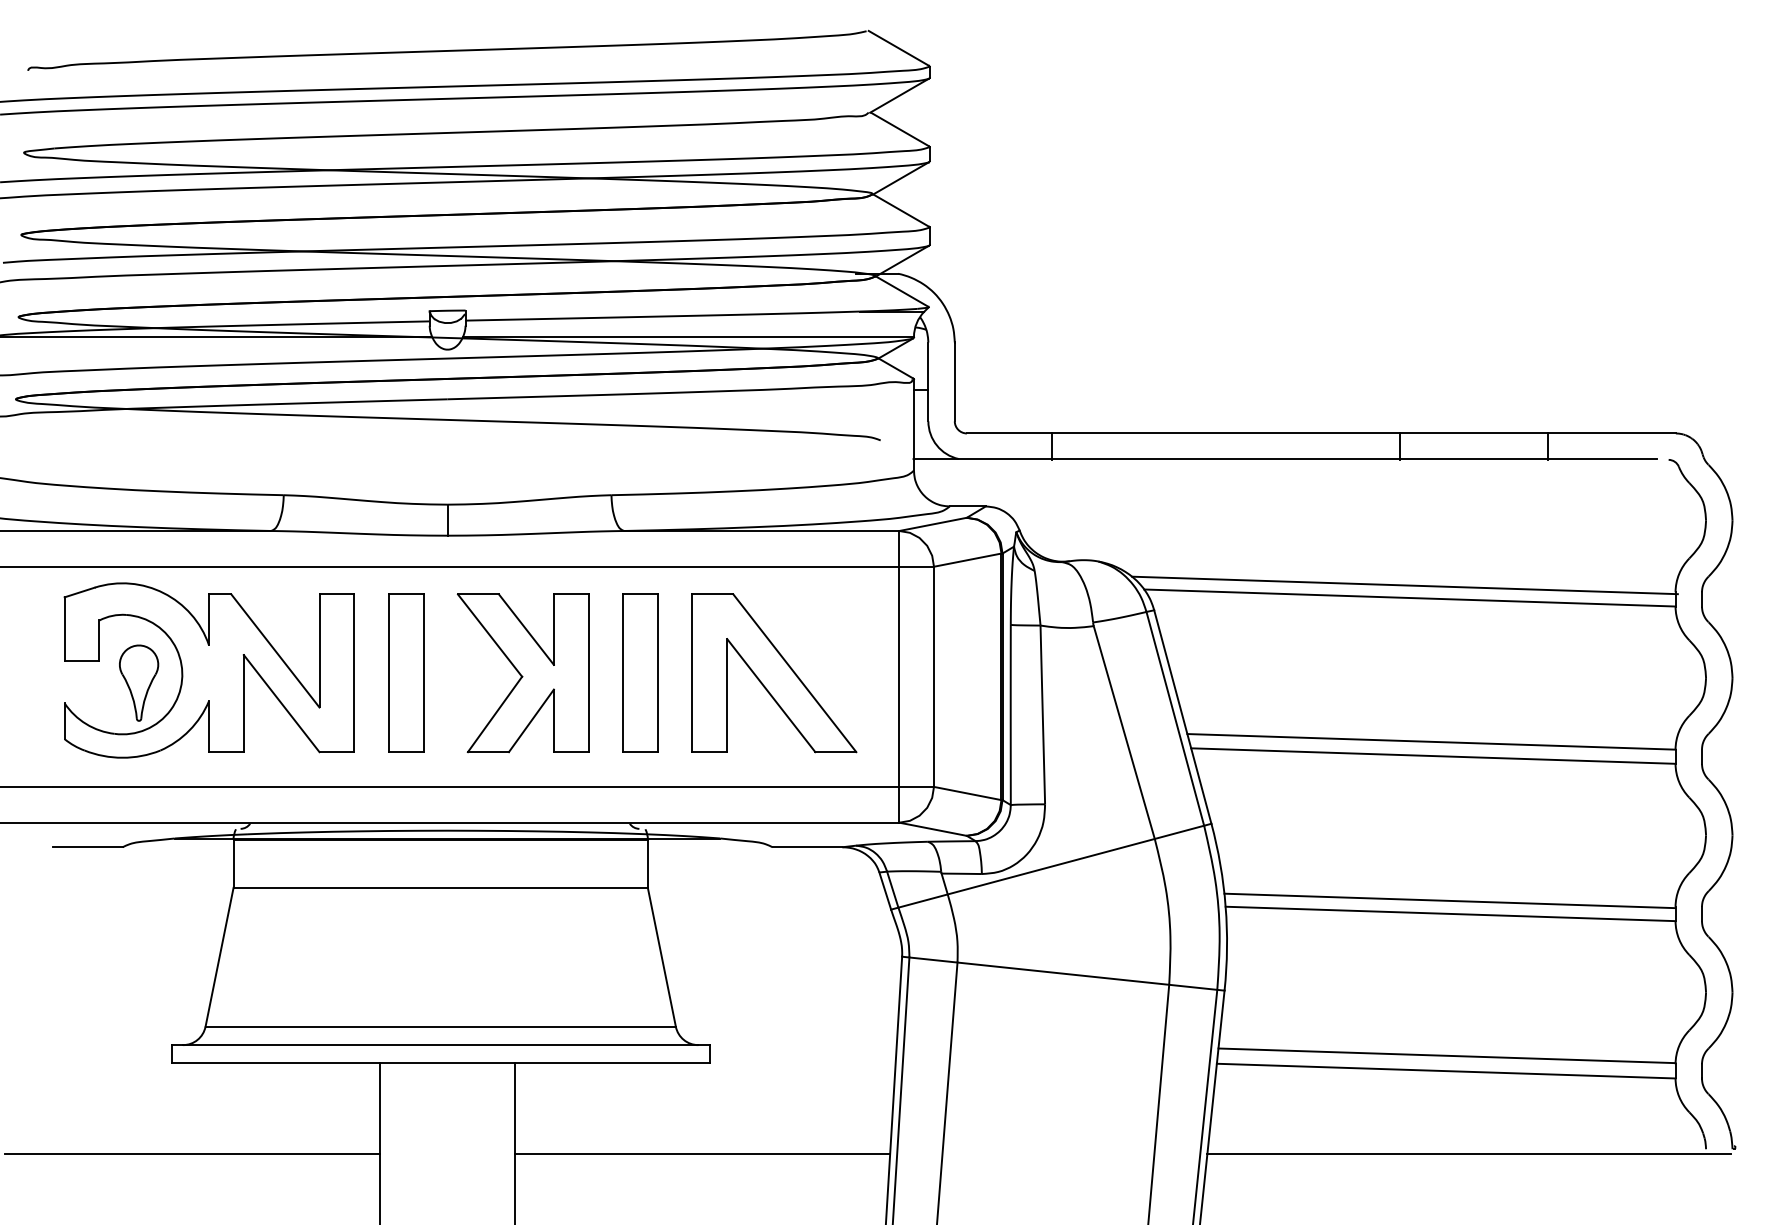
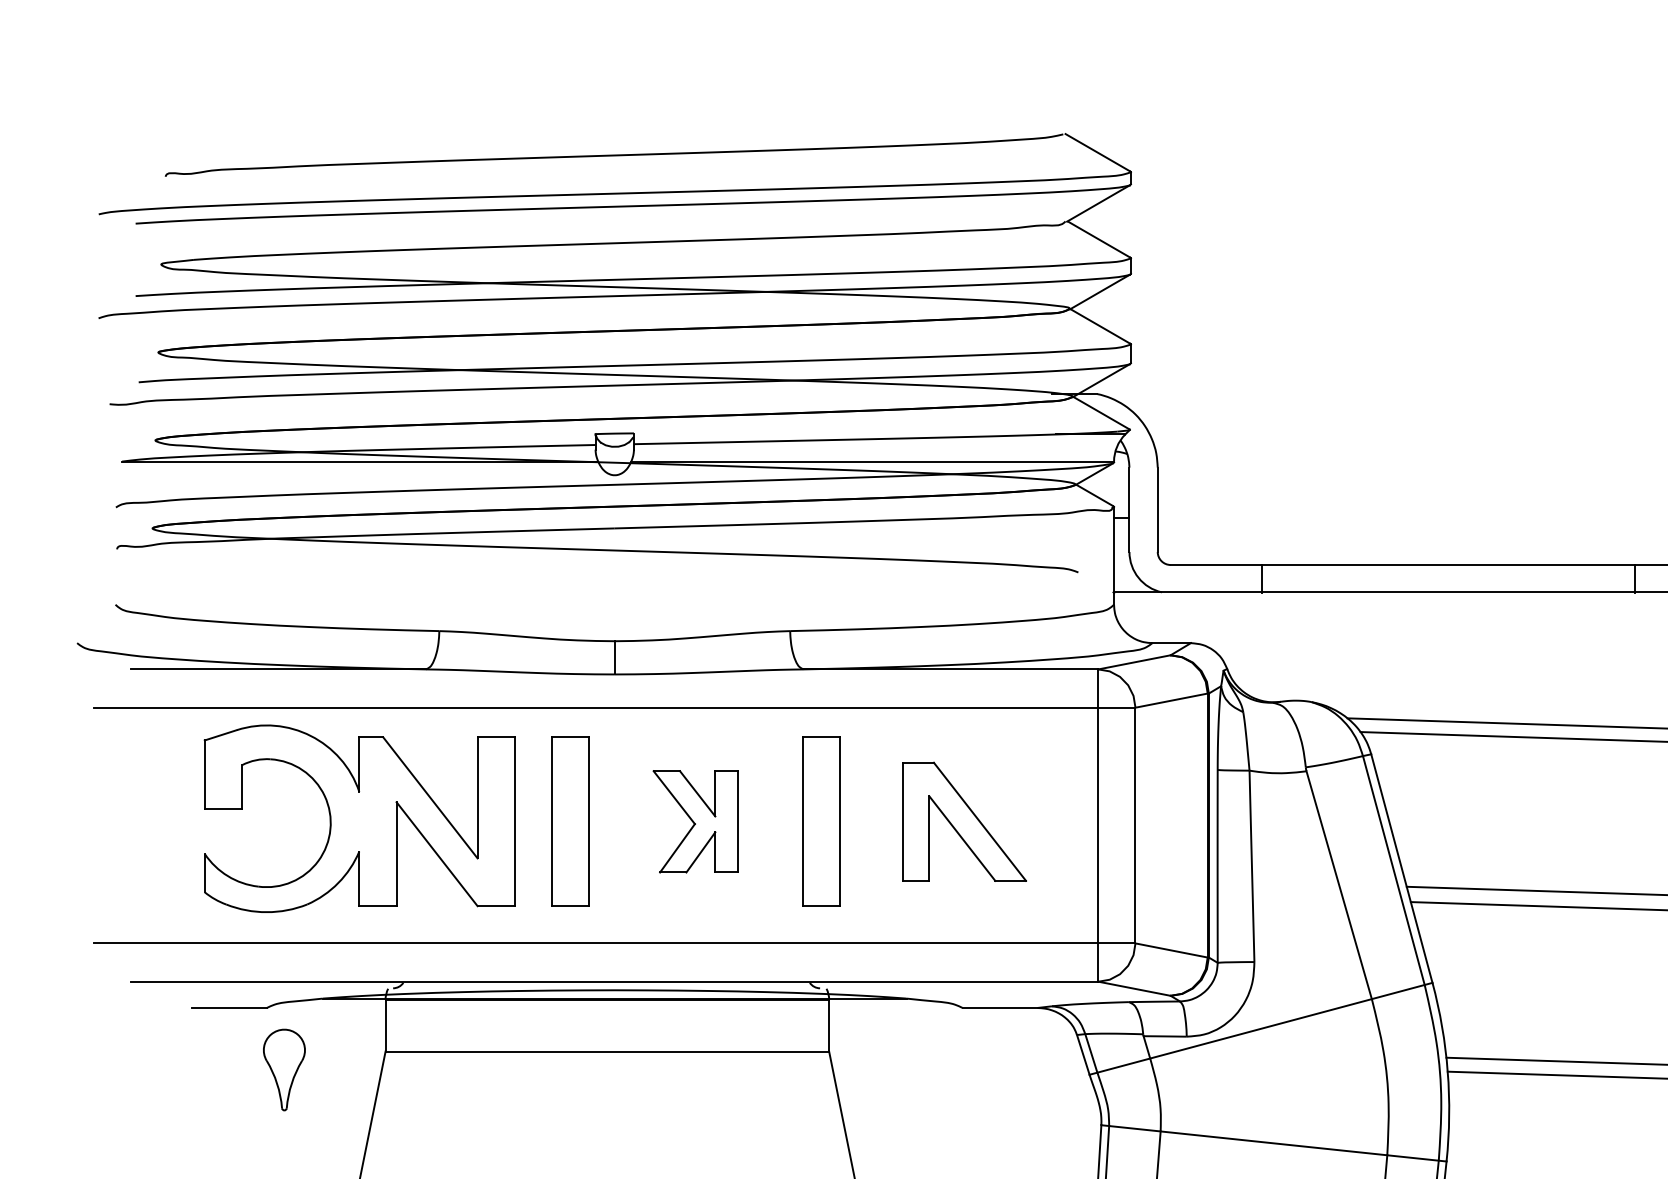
part: (522, 673) -> (694, 821), size x0.6
part: (774, 673) -> (964, 821), size x0.7
part: (139, 682) -> (284, 1069), moved

